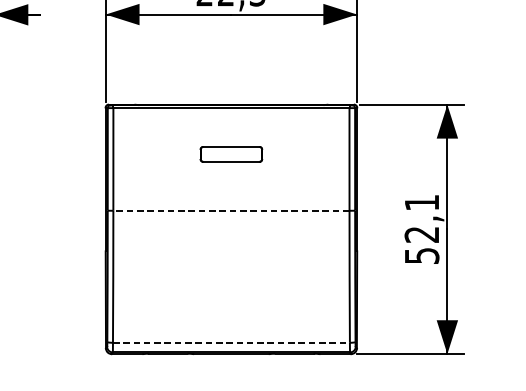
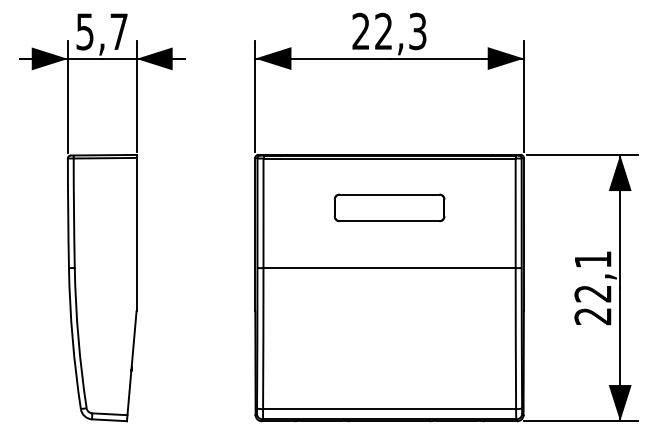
part: (231, 153) -> (389, 207), size x1.67
line: (231, 211) -> (389, 268), dashed -> solid
text: (421, 256) -> (592, 316), 52,1 -> 22,1
line: (231, 343) -> (389, 409), dashed -> solid

